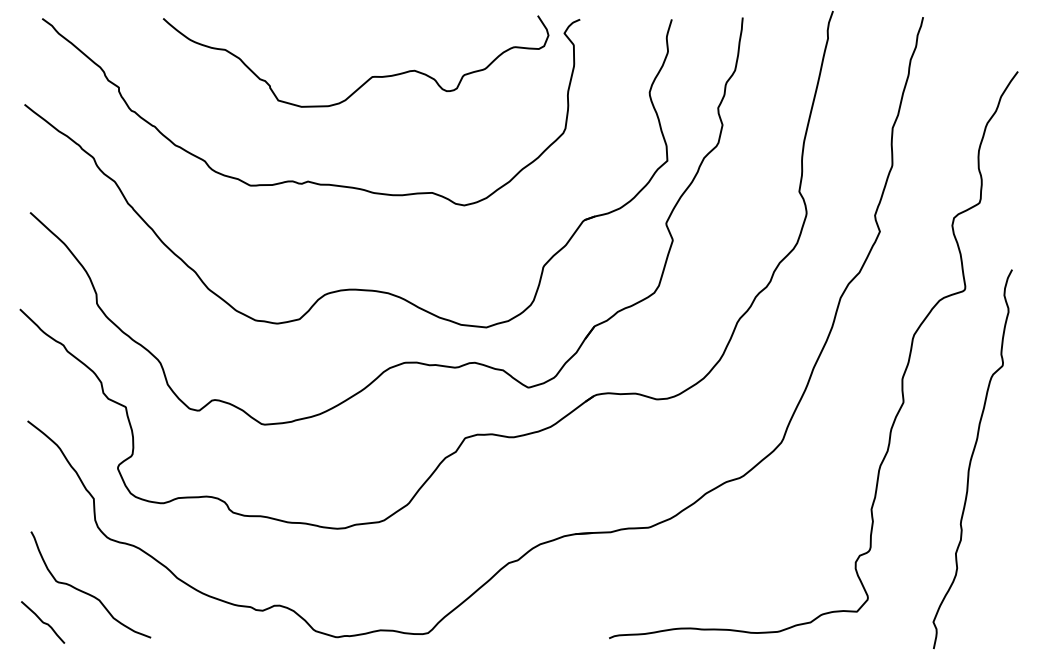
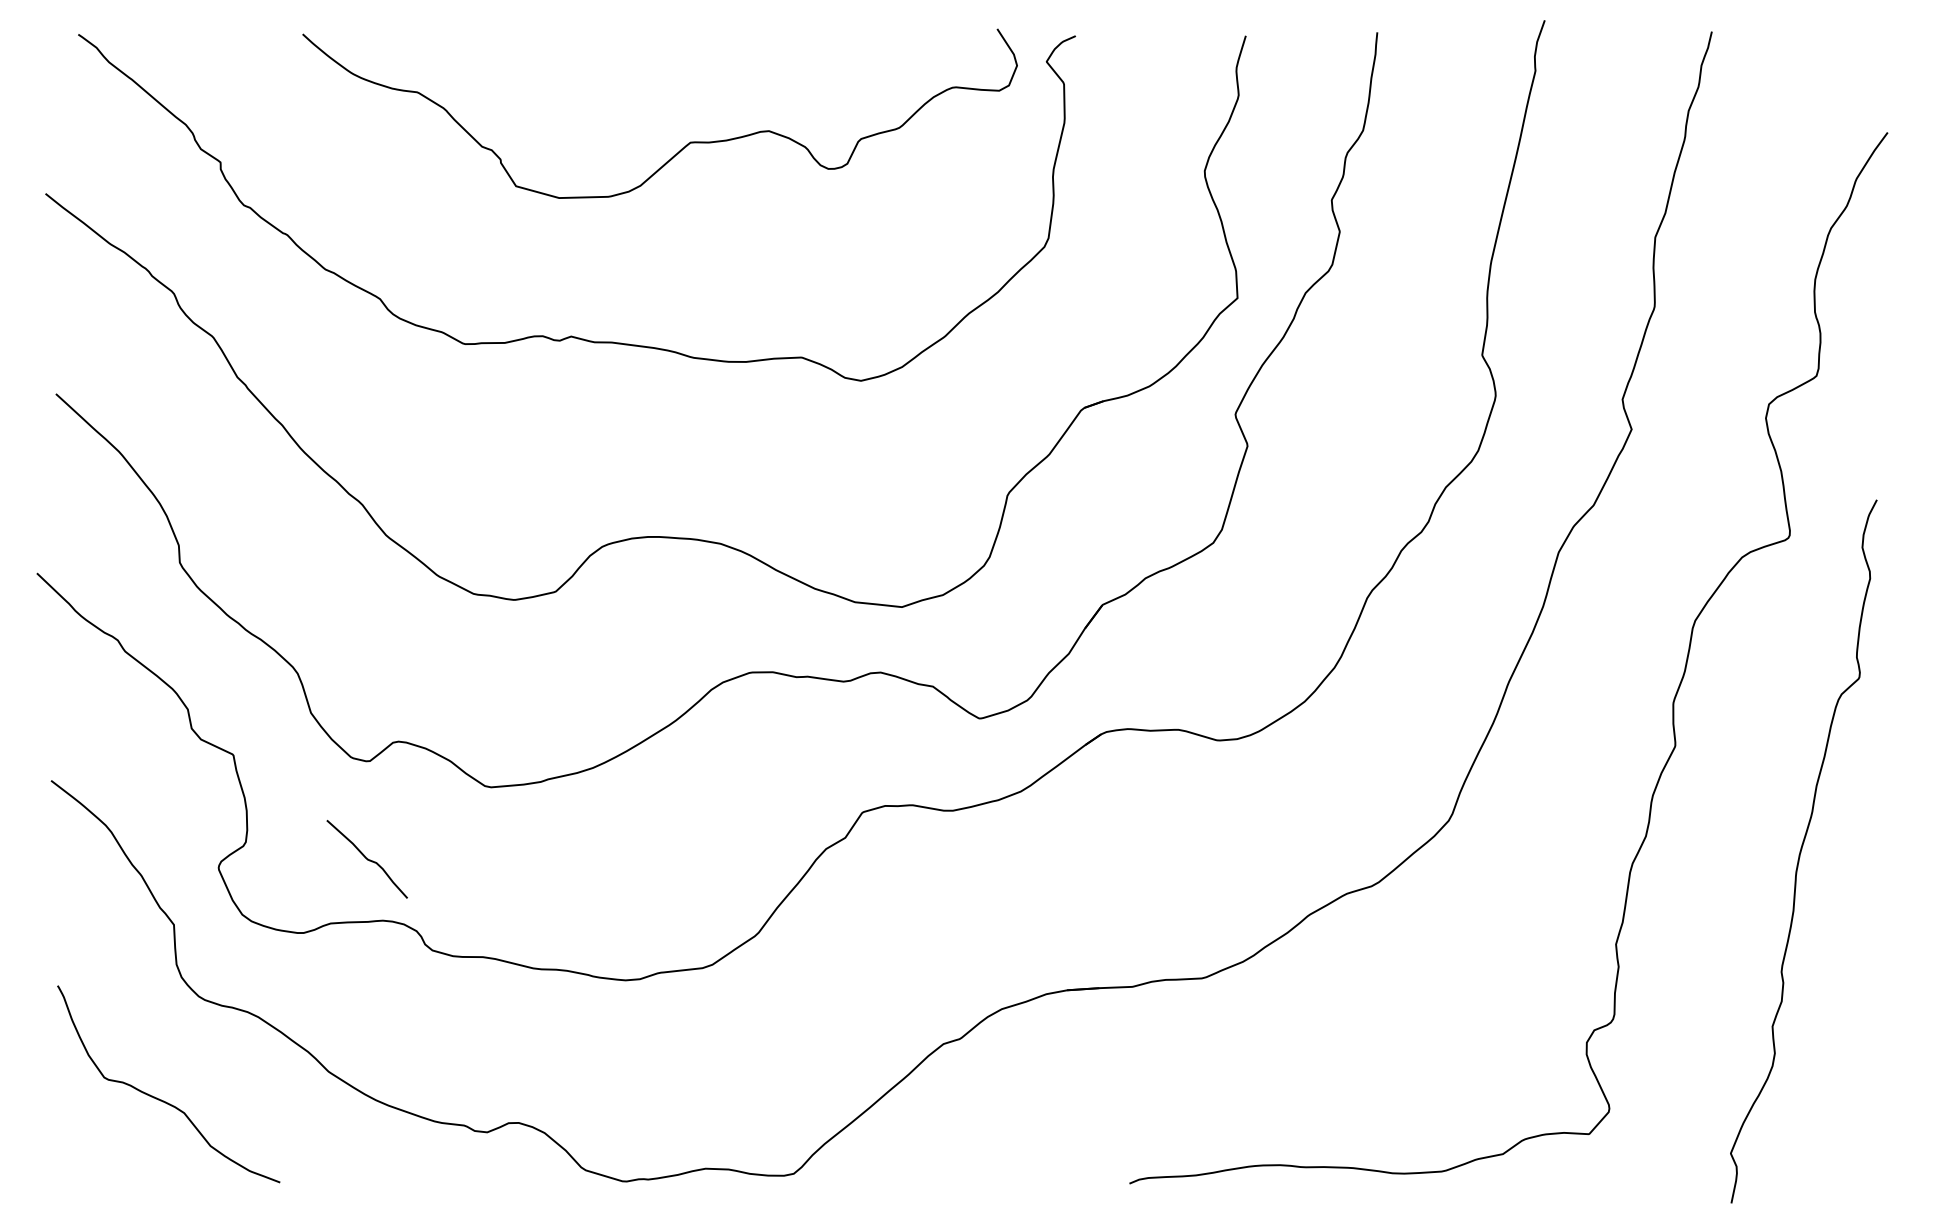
curve: (43, 622) -> (368, 859), moved

